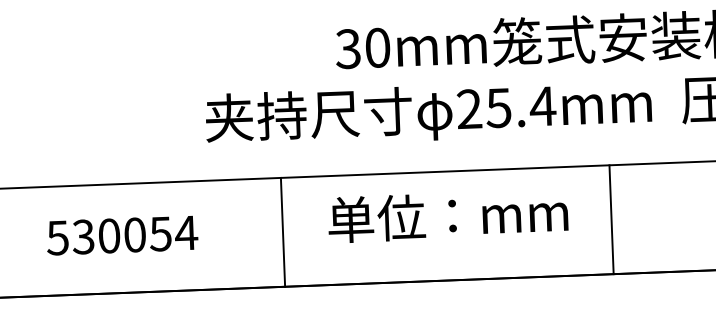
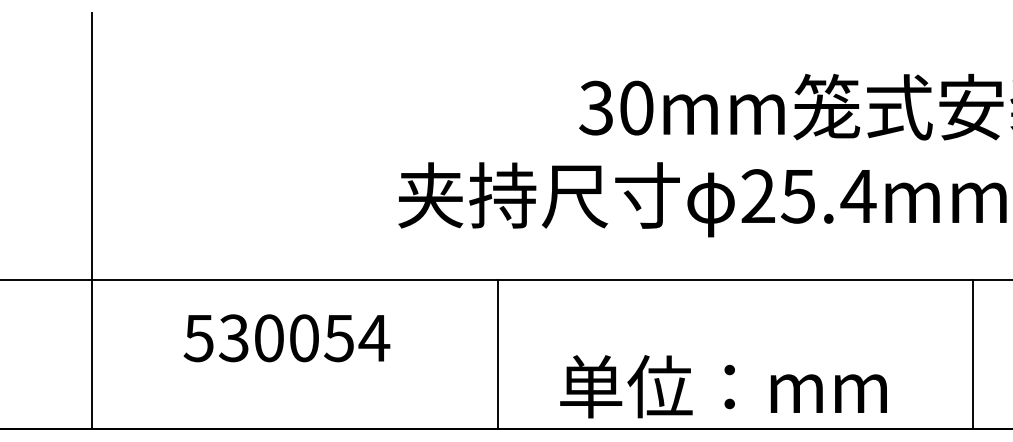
text: (448, 215) -> (723, 386), moved
line: (611, 219) -> (973, 354), moved
text: (122, 235) -> (286, 338), moved

